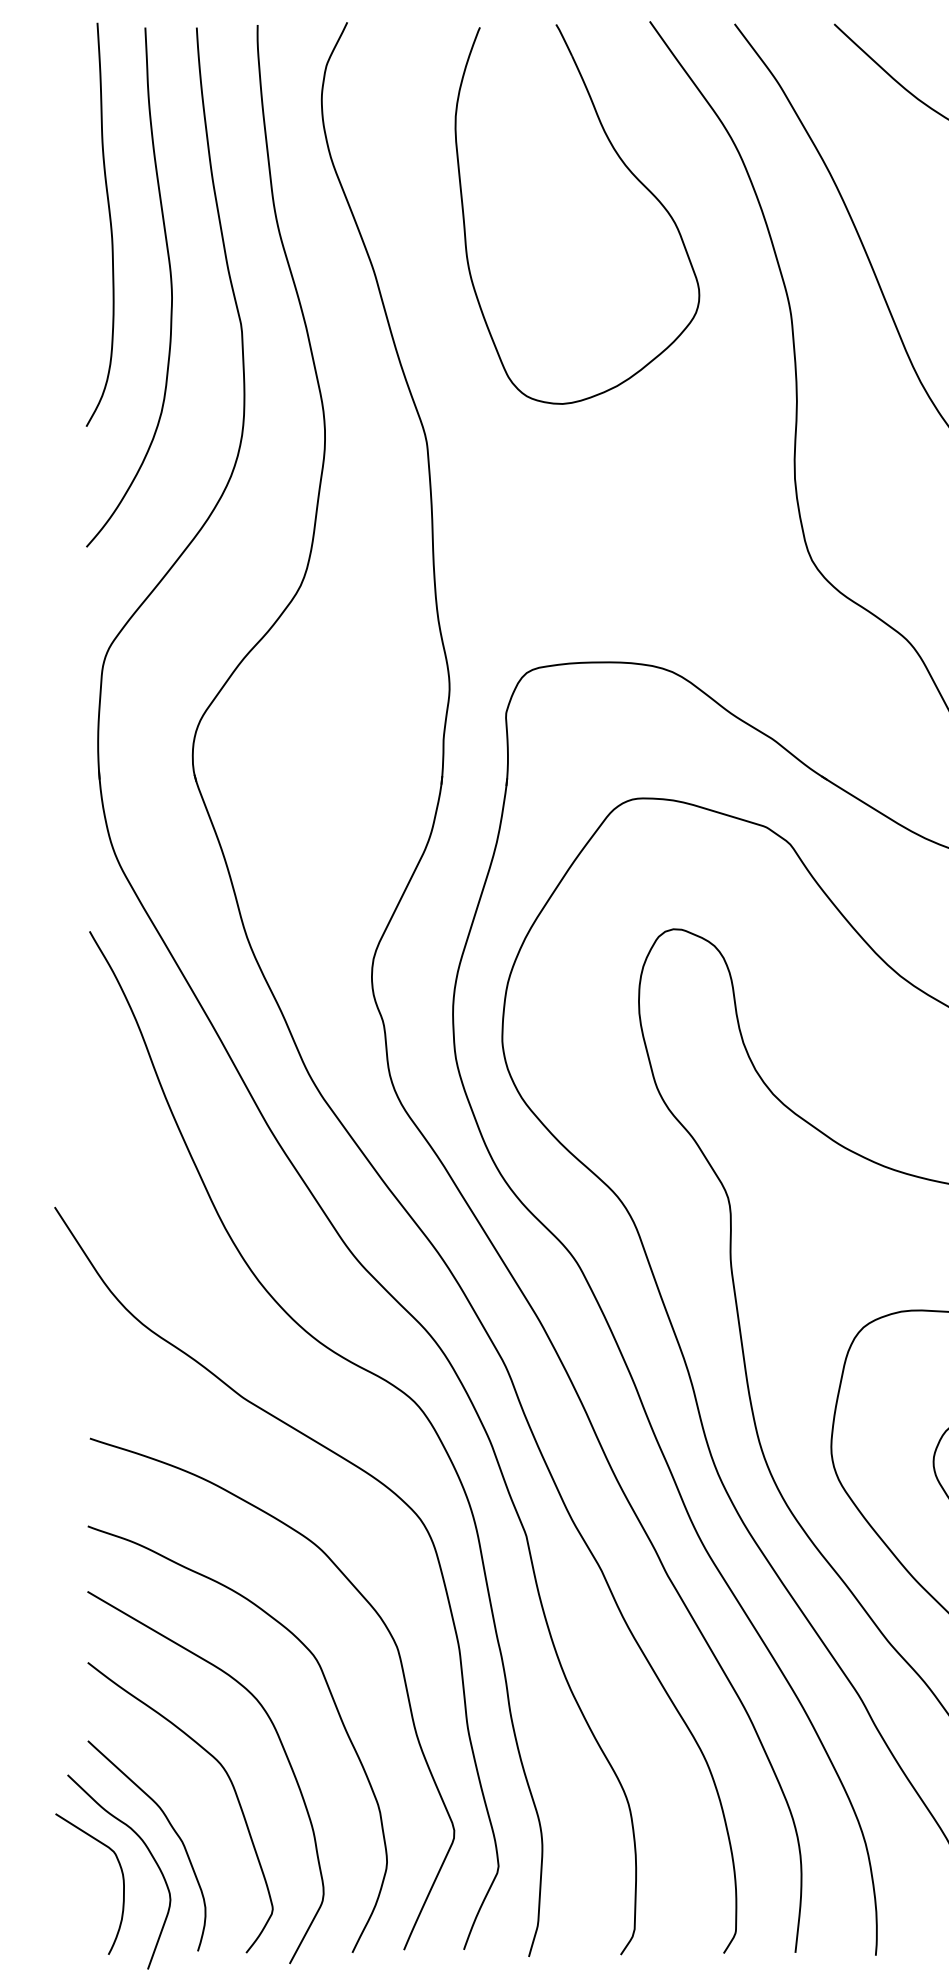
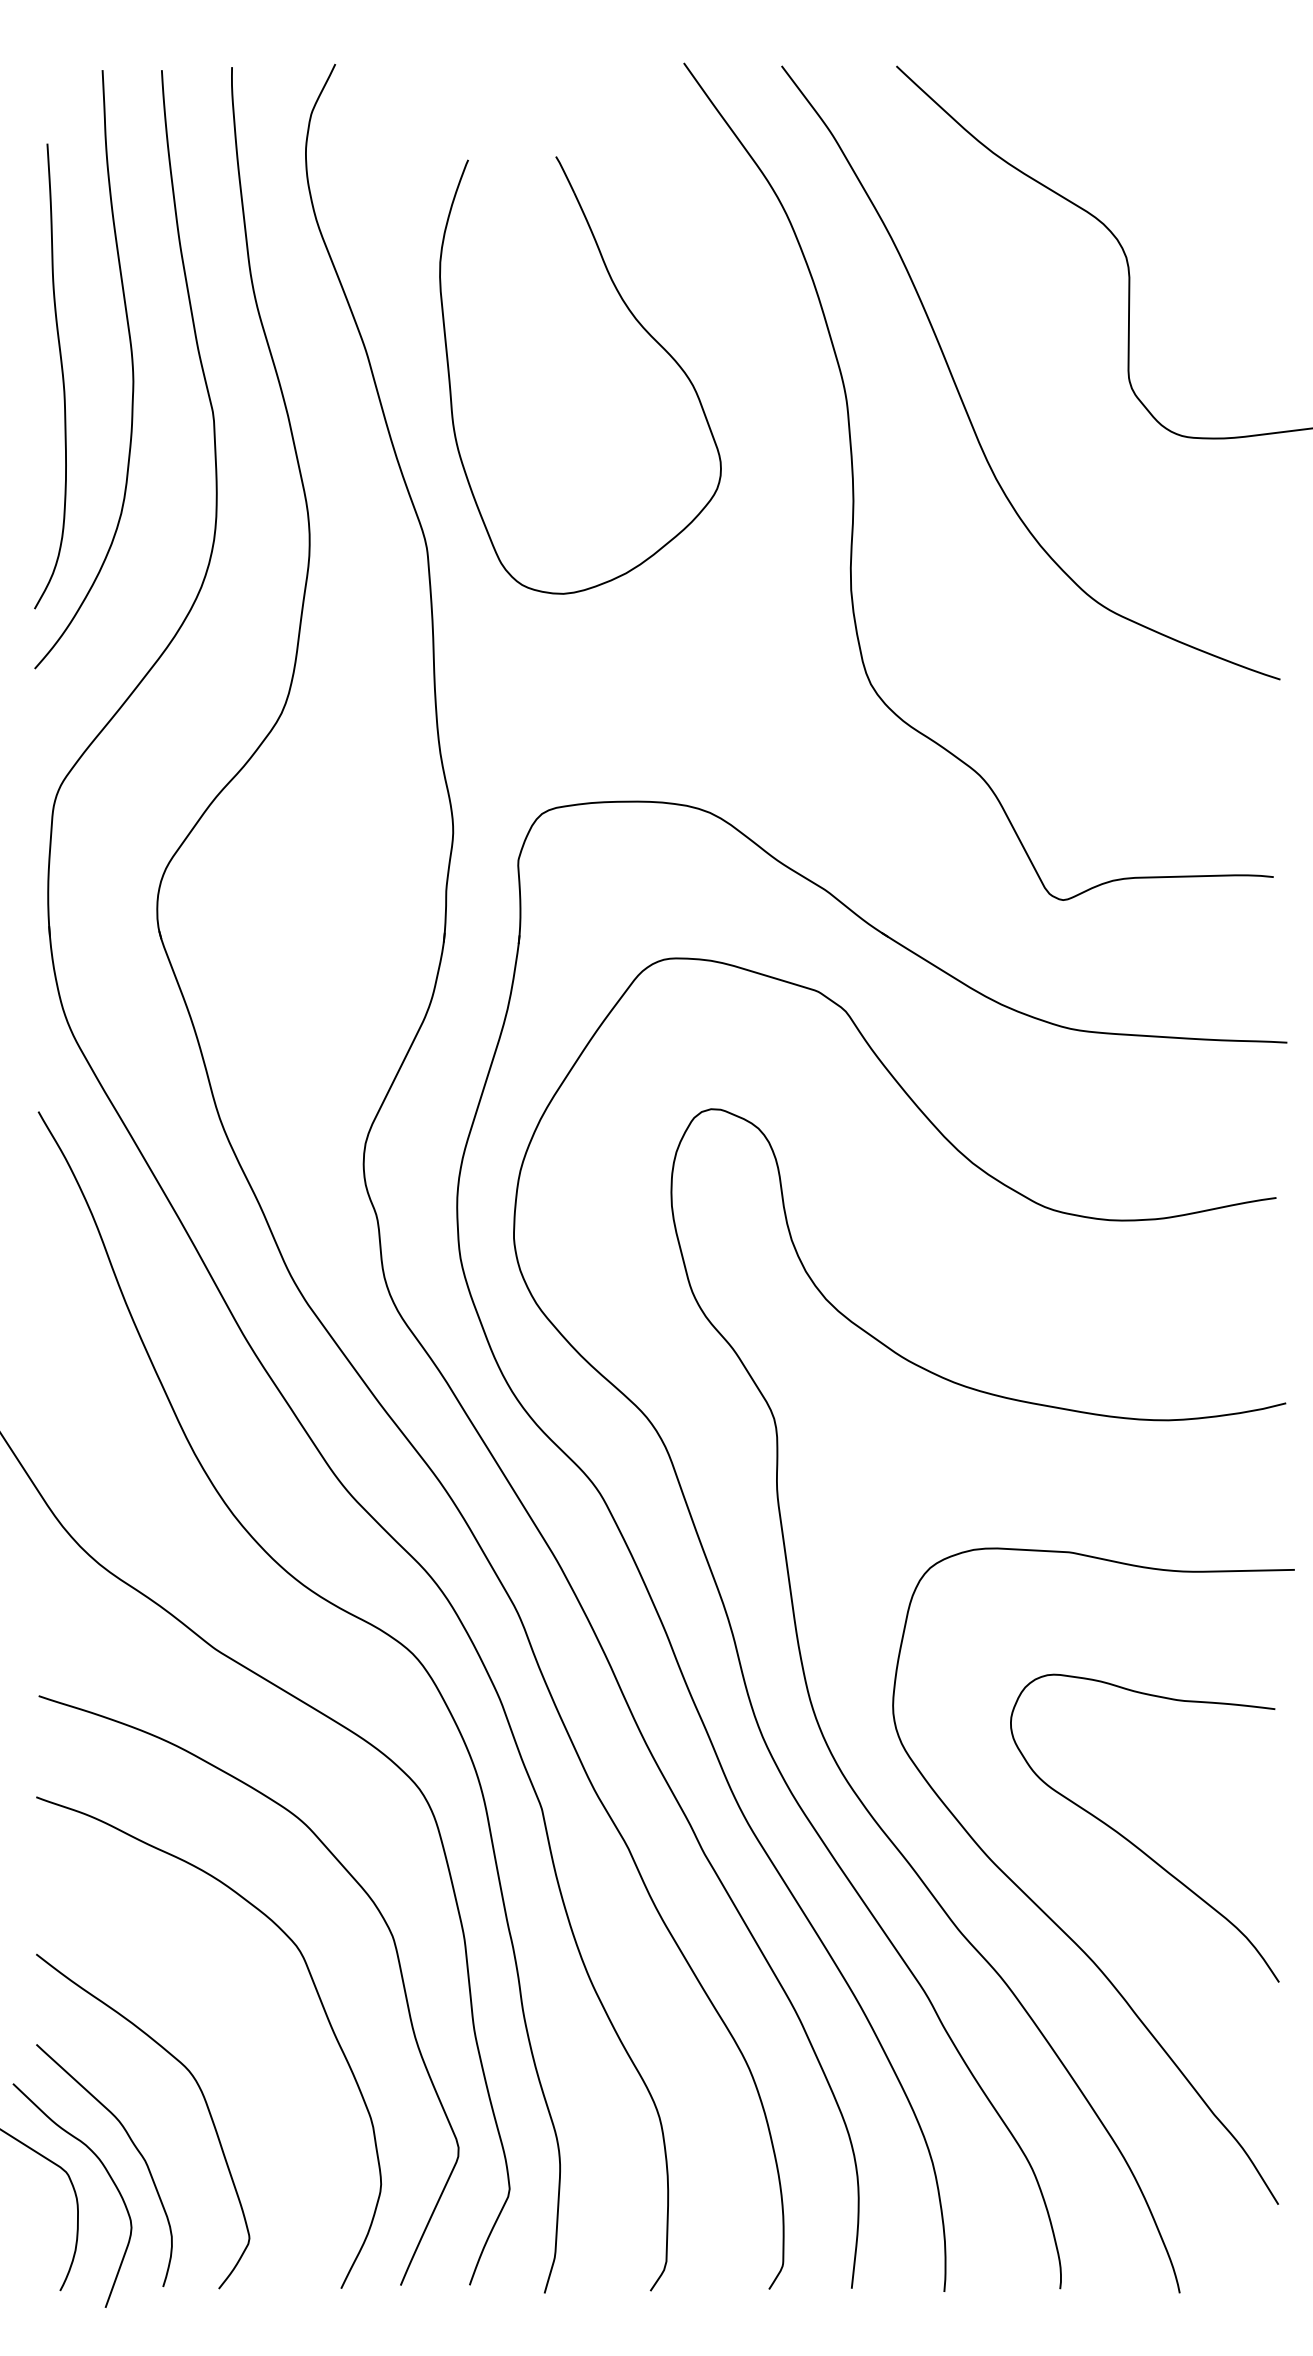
part: (630, 172) -> (641, 327), moved
curve: (109, 222) -> (61, 373), moved
curve: (281, 1746) -> (259, 2050), removed

